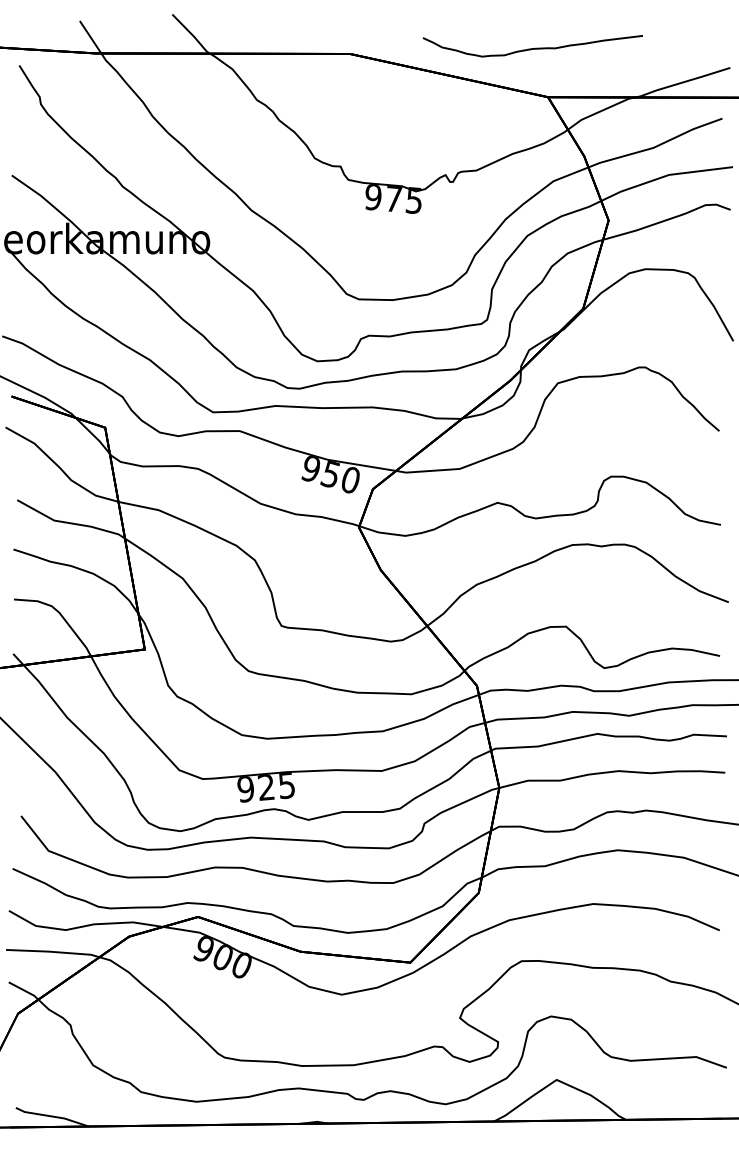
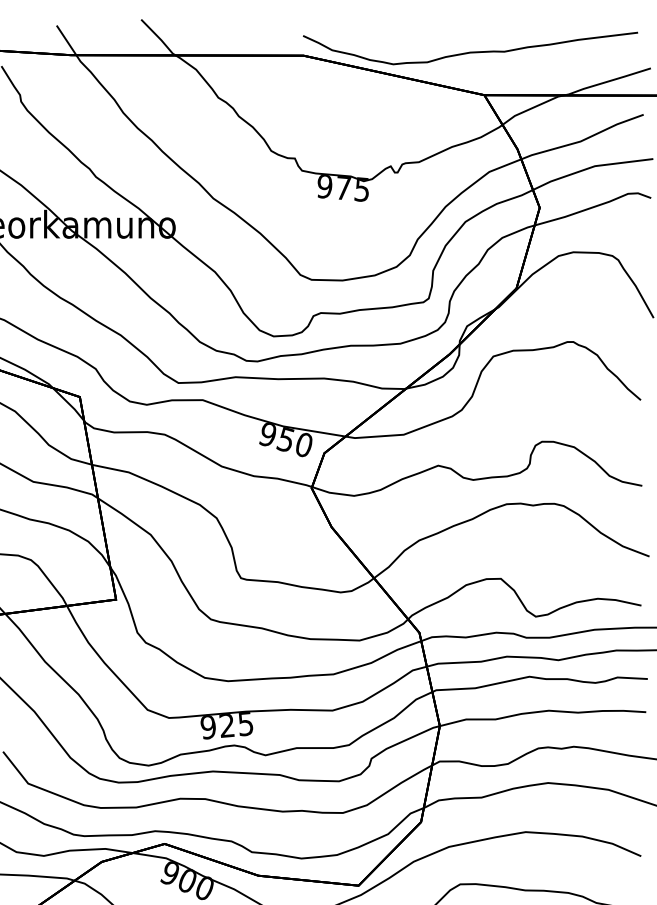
part: (532, 46) -> (470, 48), size x1.67

